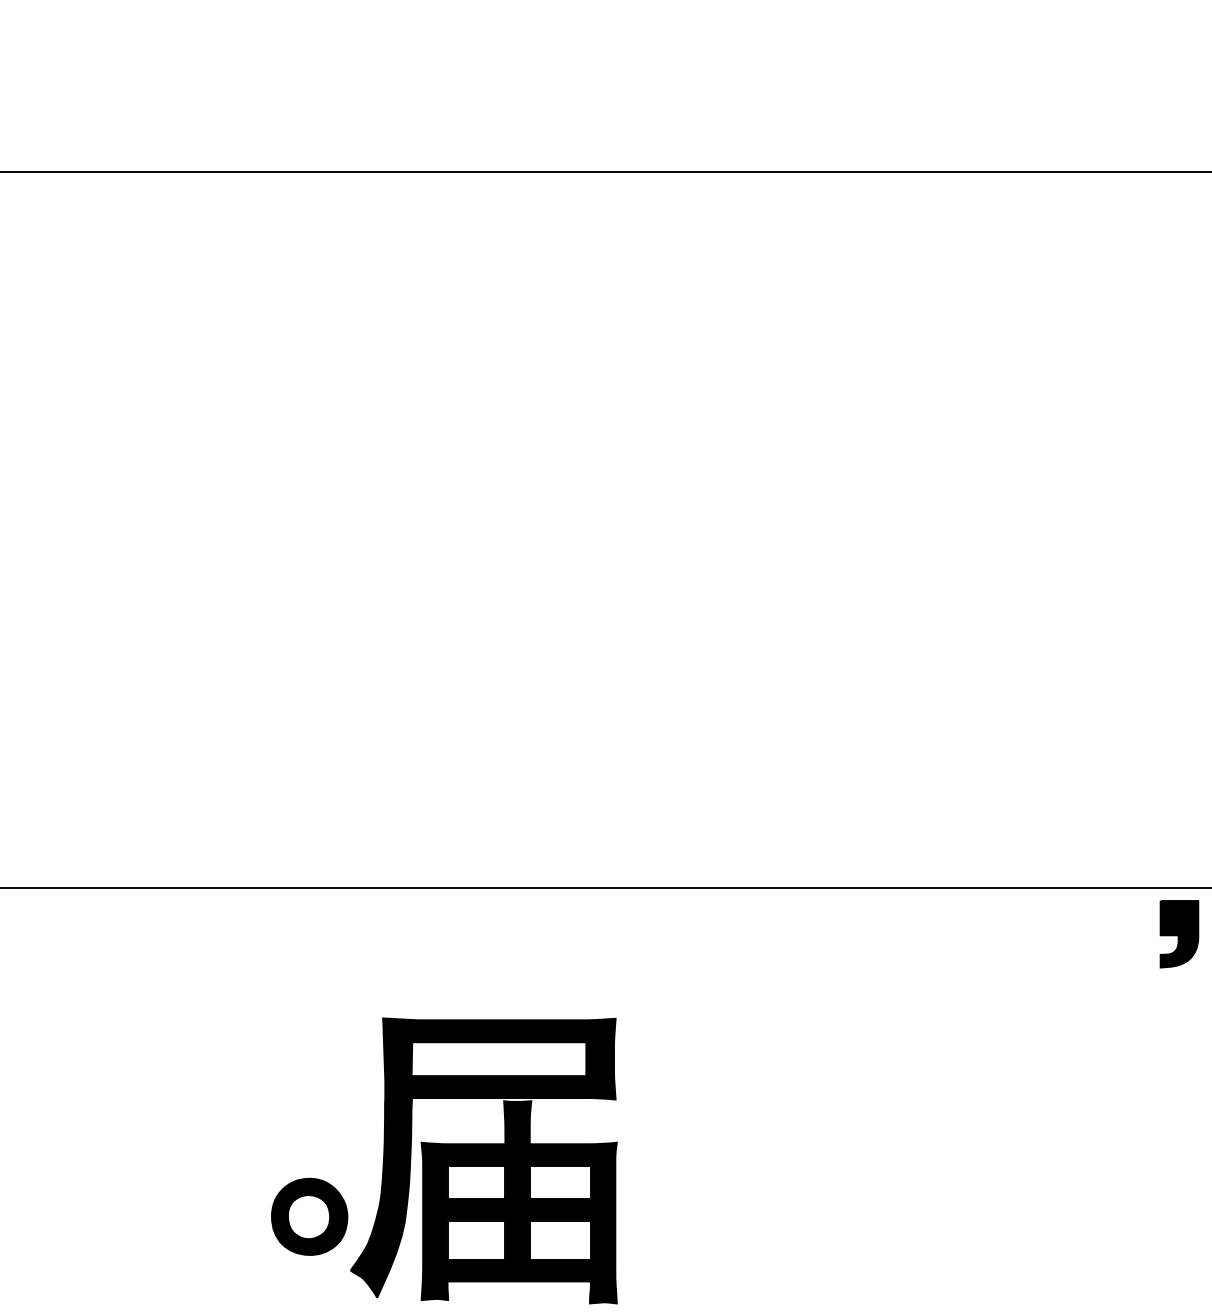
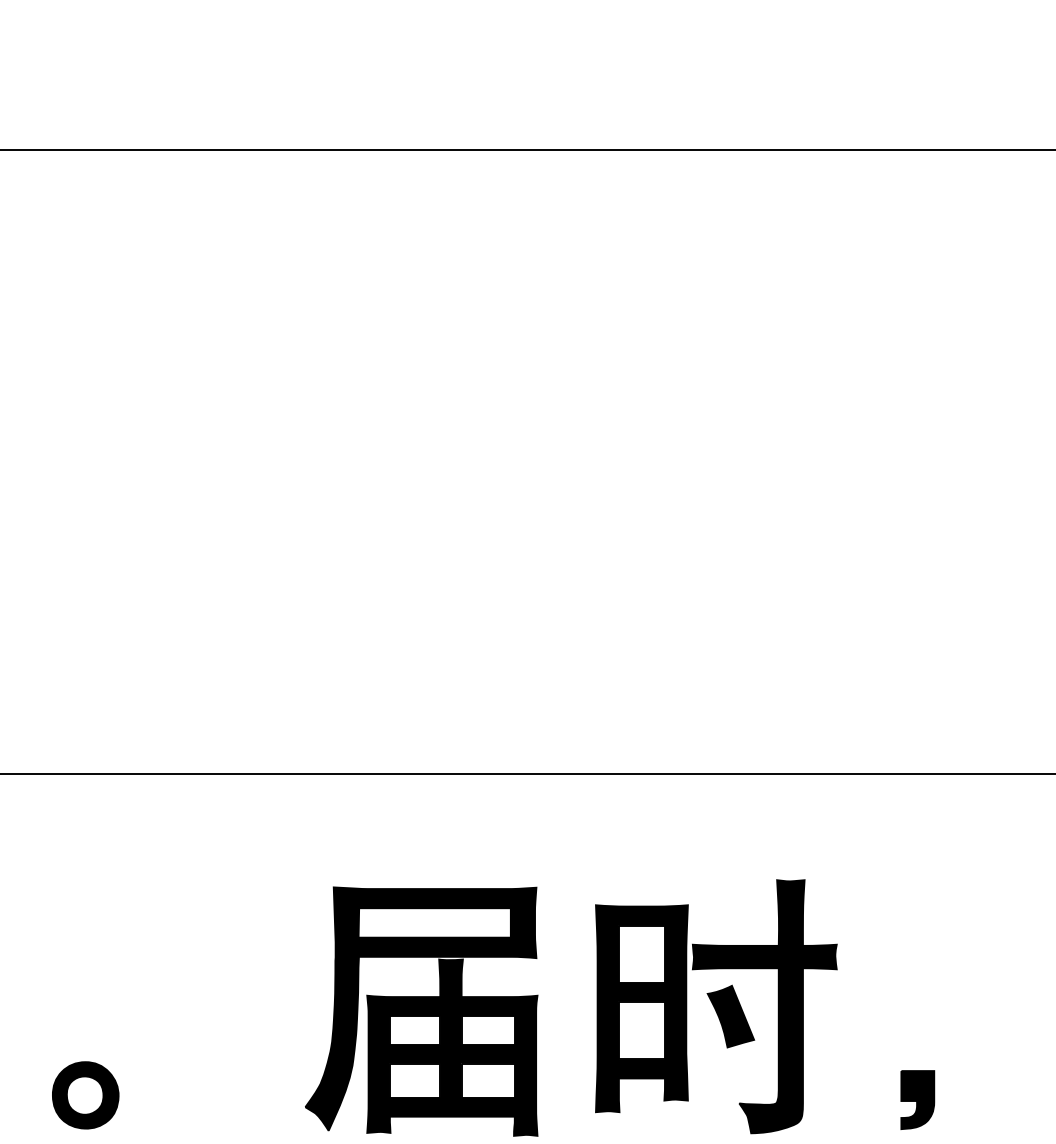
part: (1179, 933) -> (917, 1099), moved
part: (822, 1155) -> (716, 1006), added
part: (309, 1217) -> (85, 1095), moved

